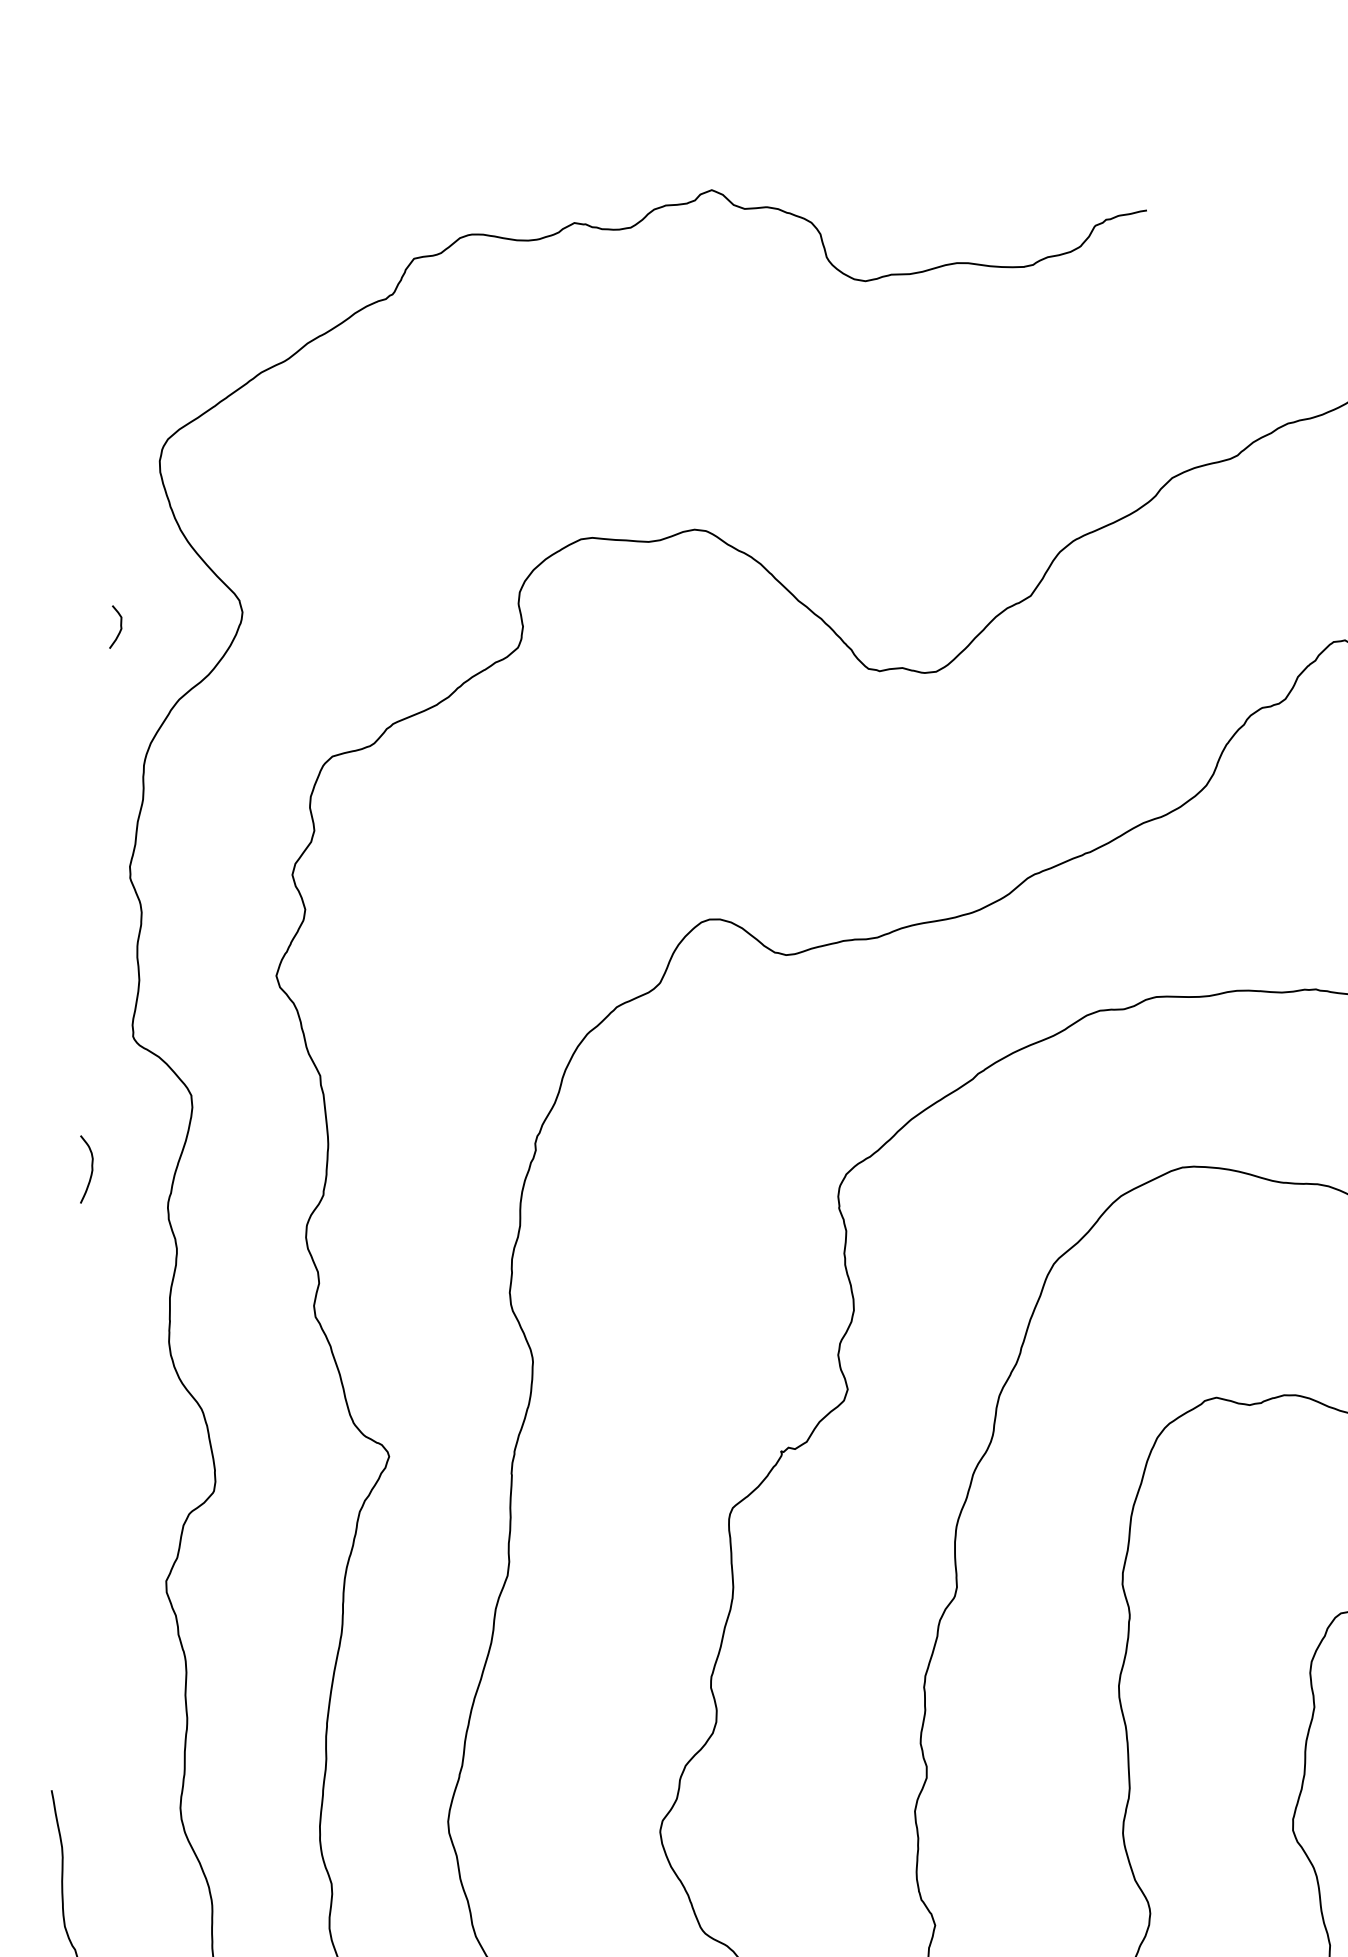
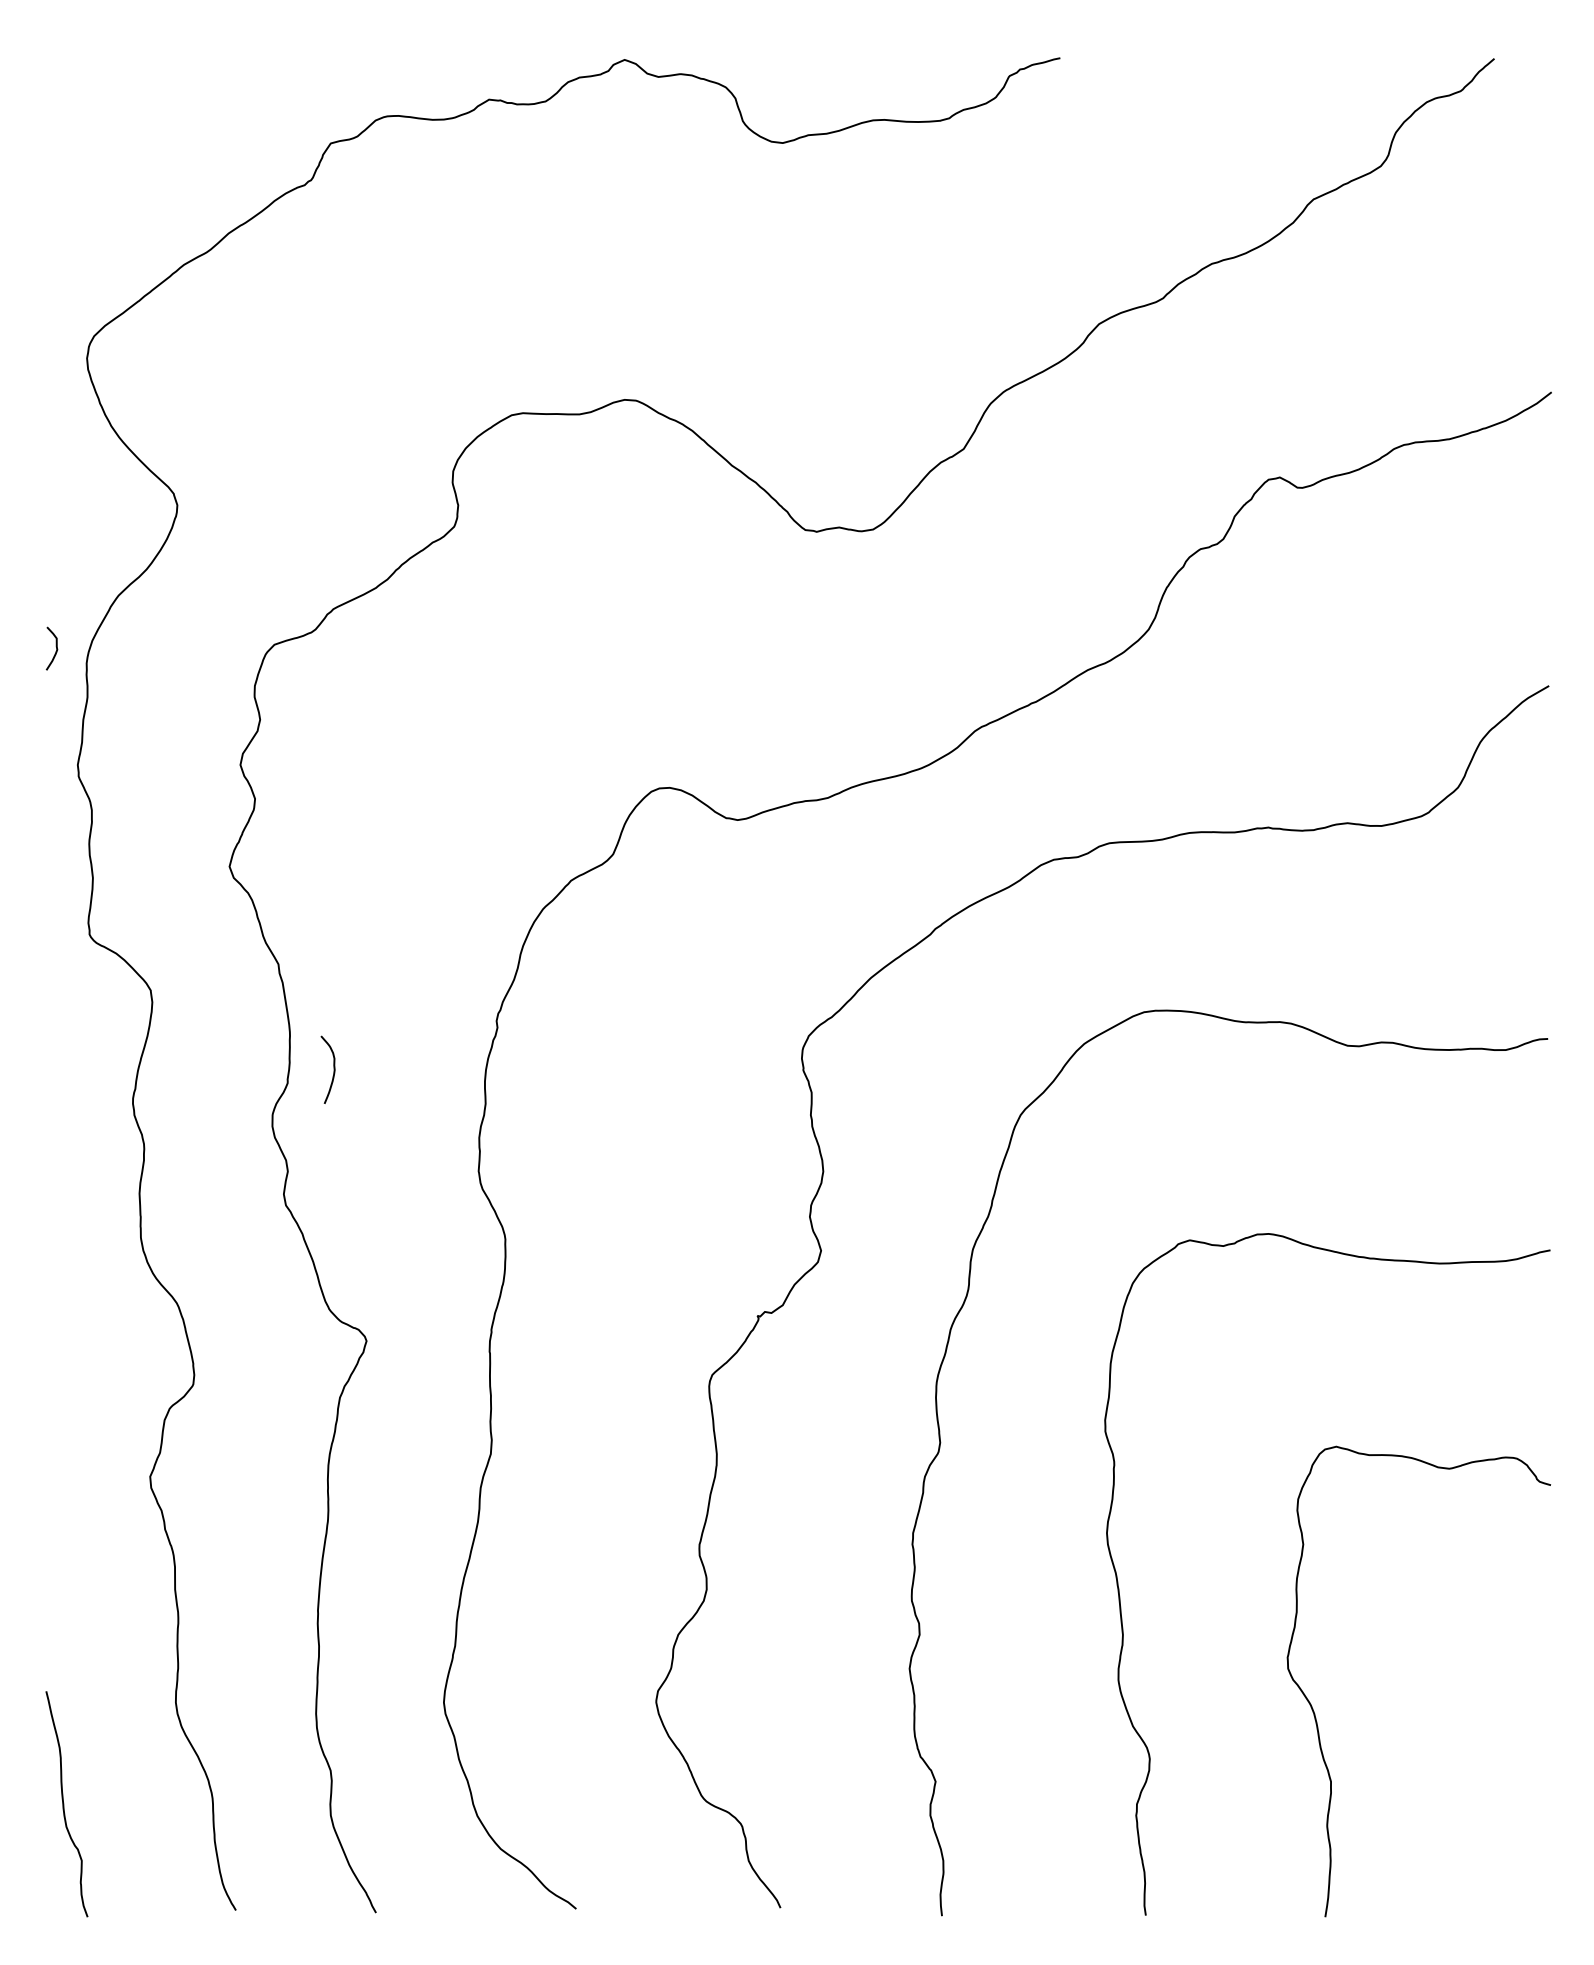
curve: (119, 625) -> (55, 646), moved
curve: (91, 1169) -> (333, 1069), moved

